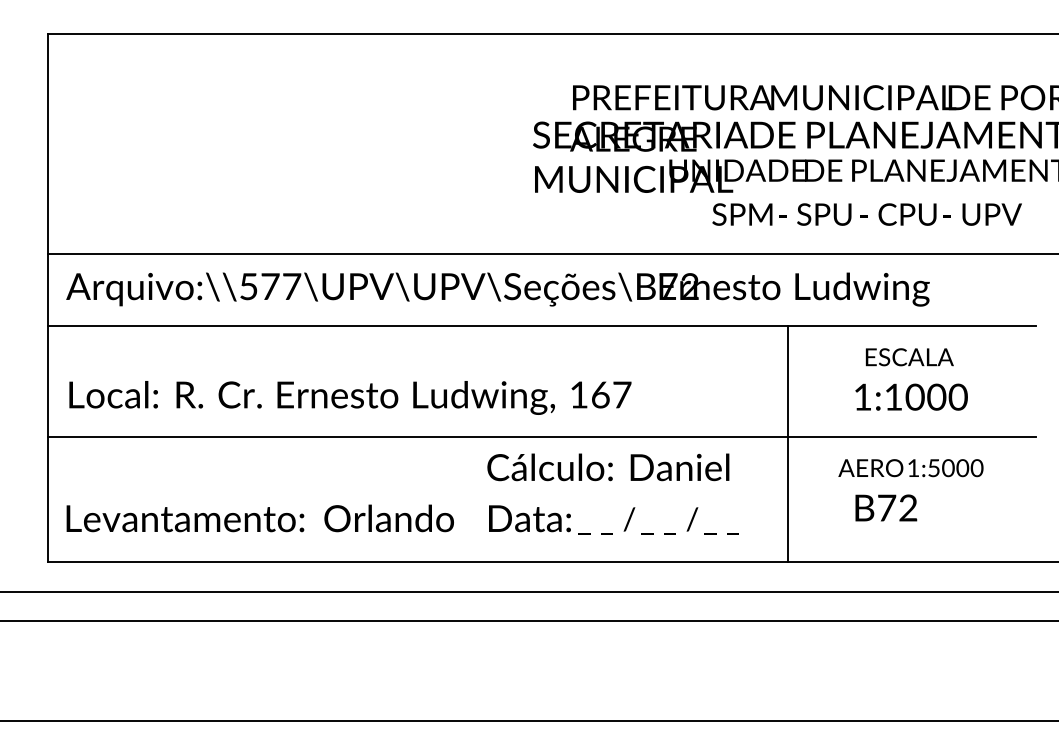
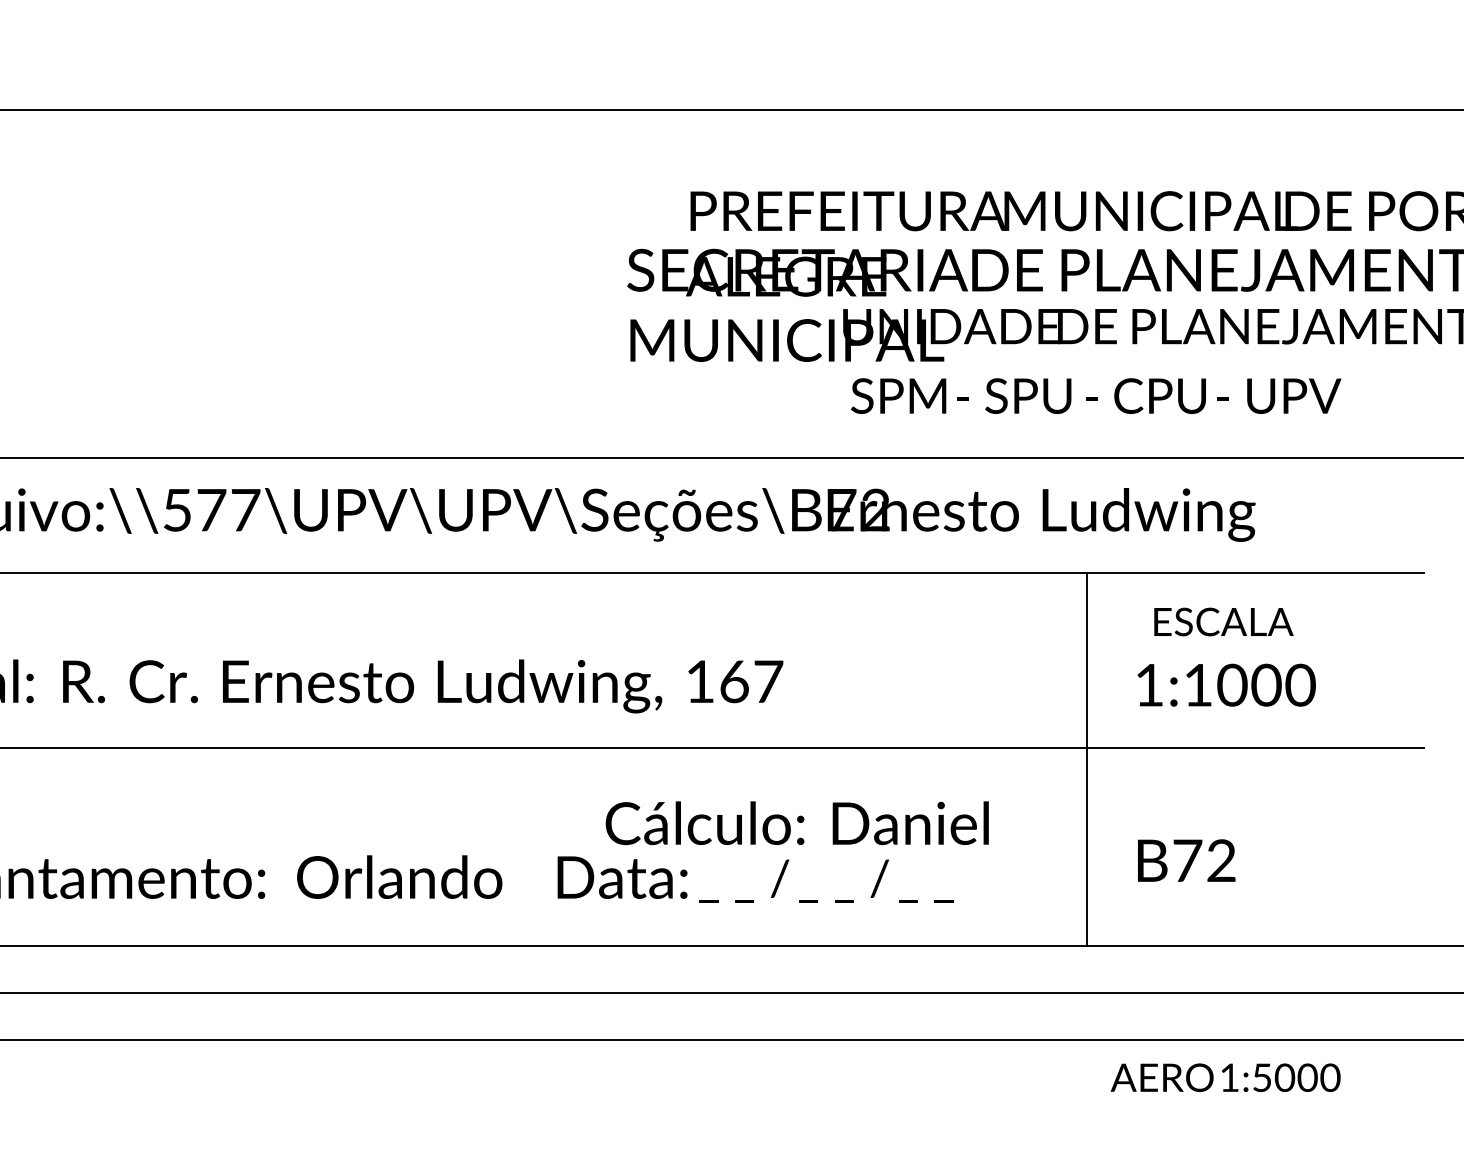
text: (866, 214) -> (1095, 395), moved
line: (788, 443) -> (1087, 758), moved
text: (608, 467) -> (797, 823), moved
text: (910, 468) -> (1224, 1078), moved

